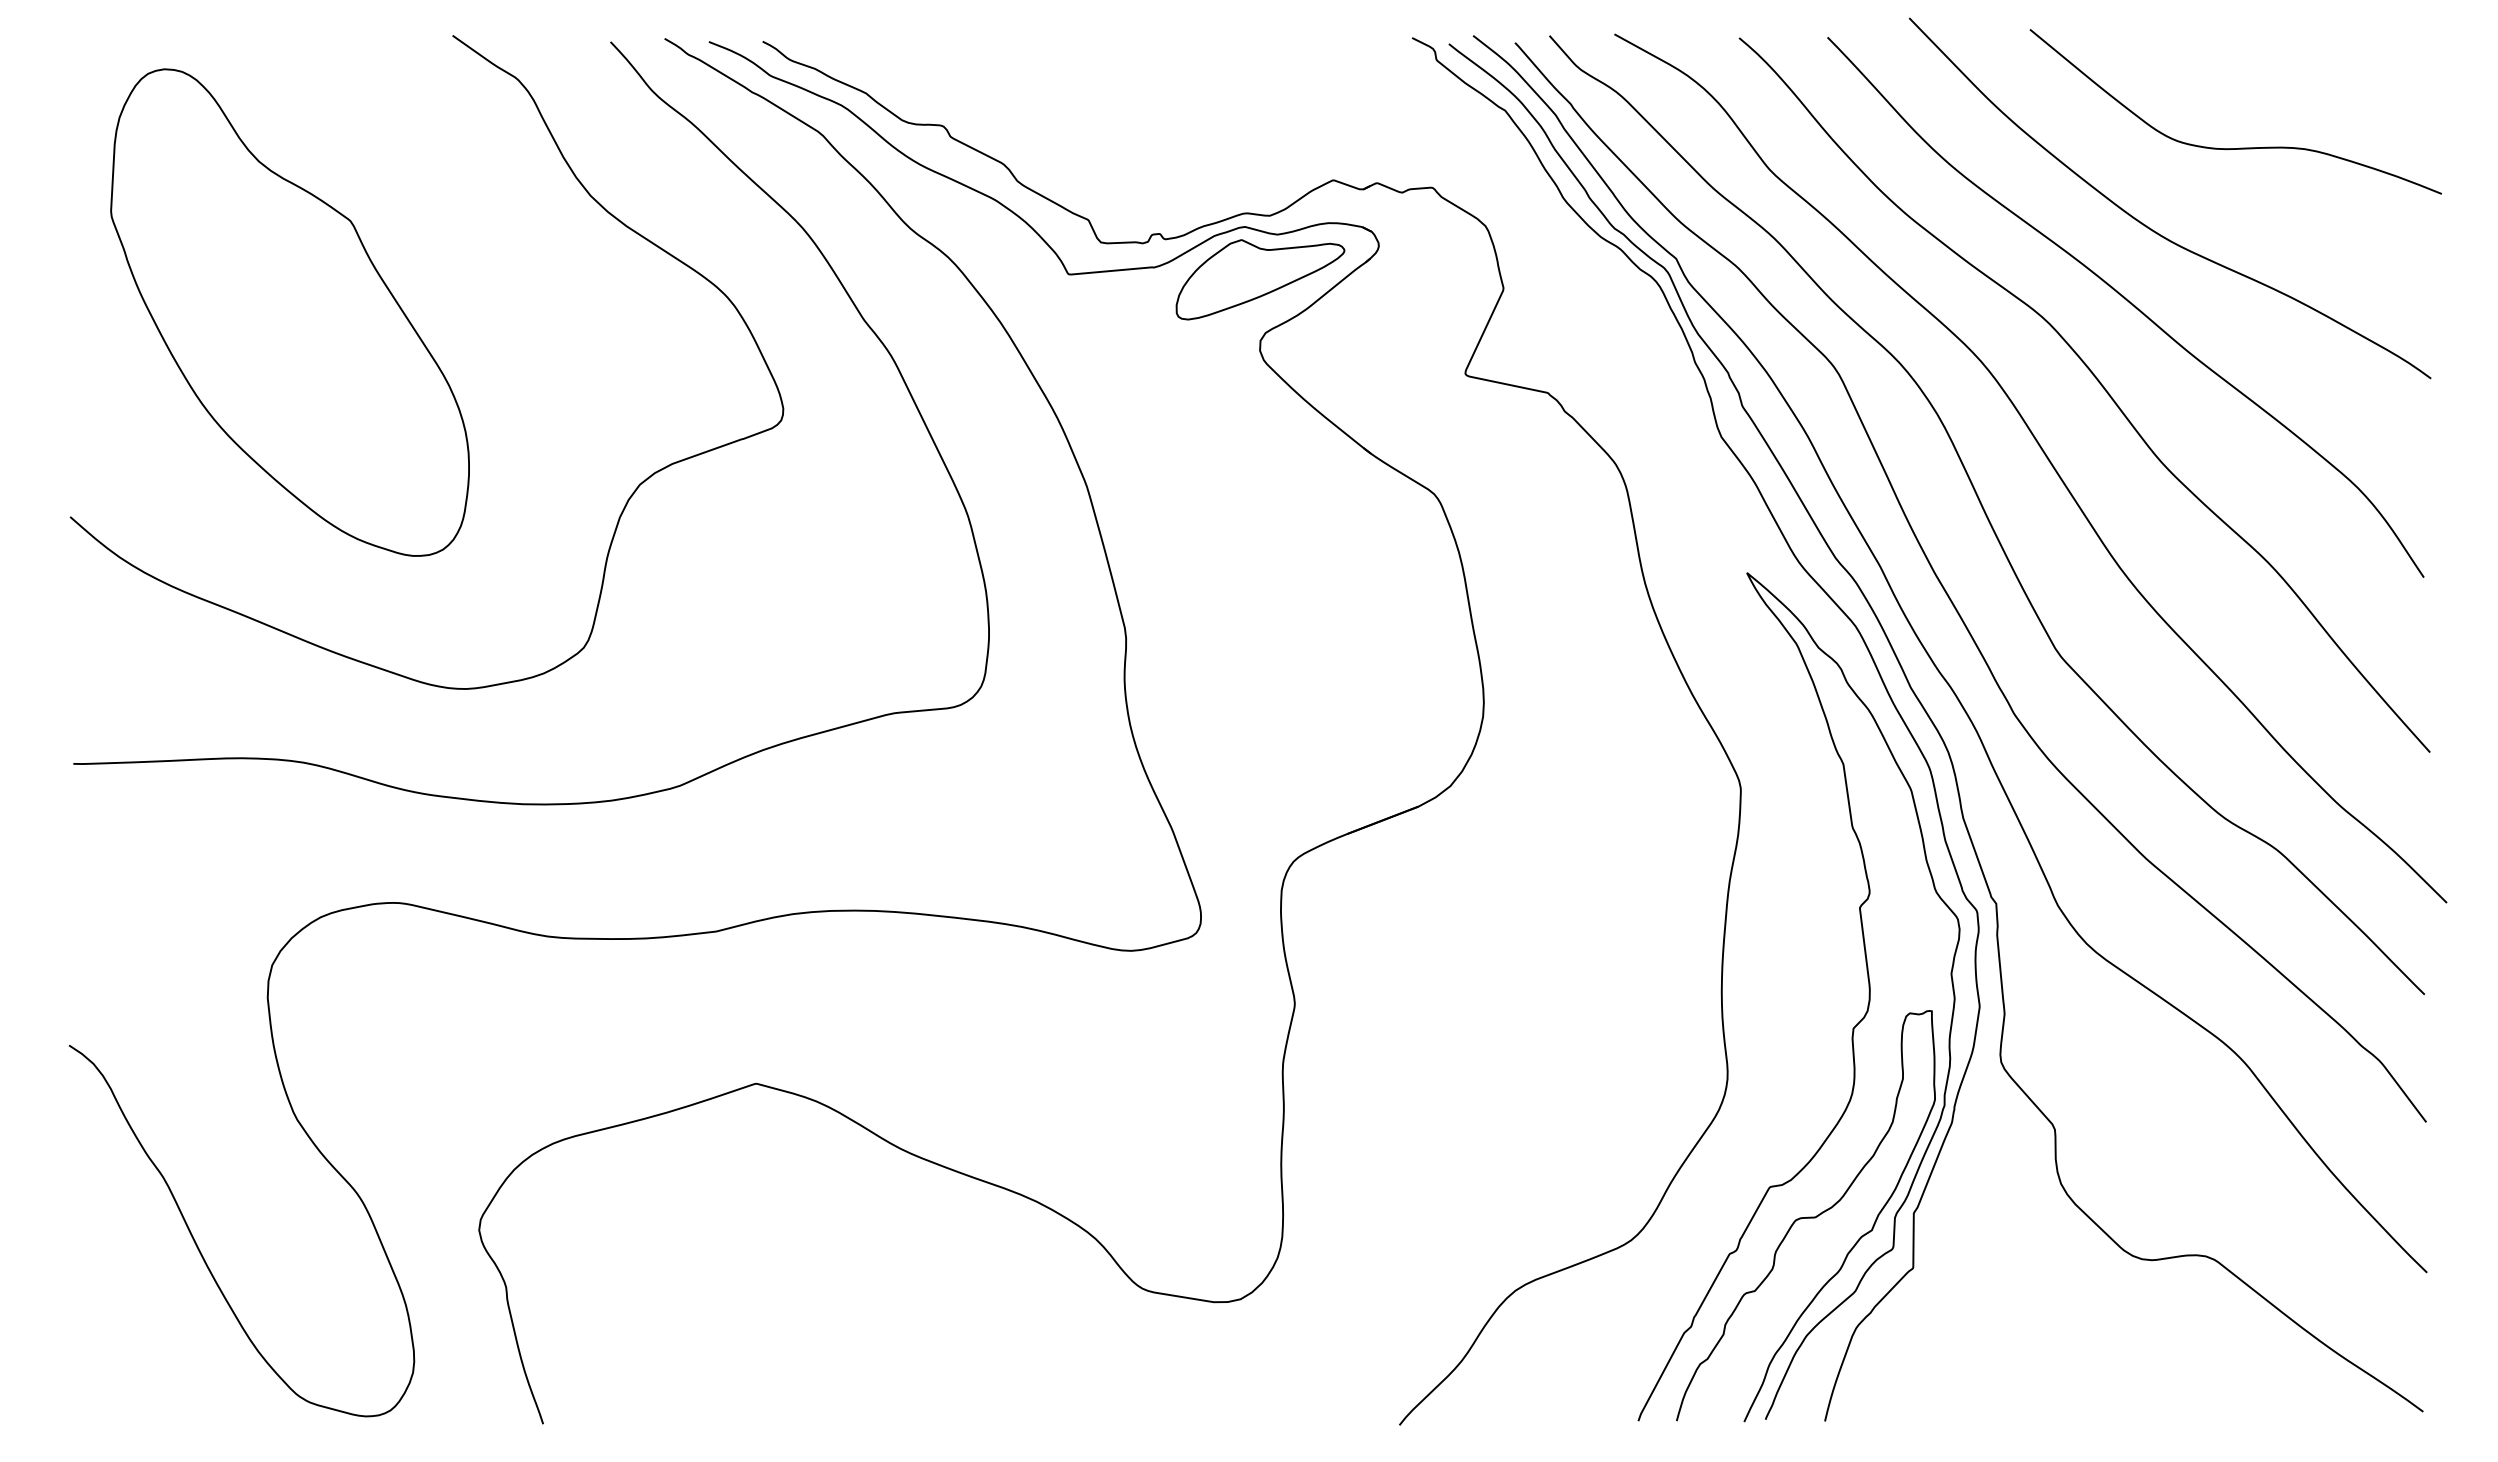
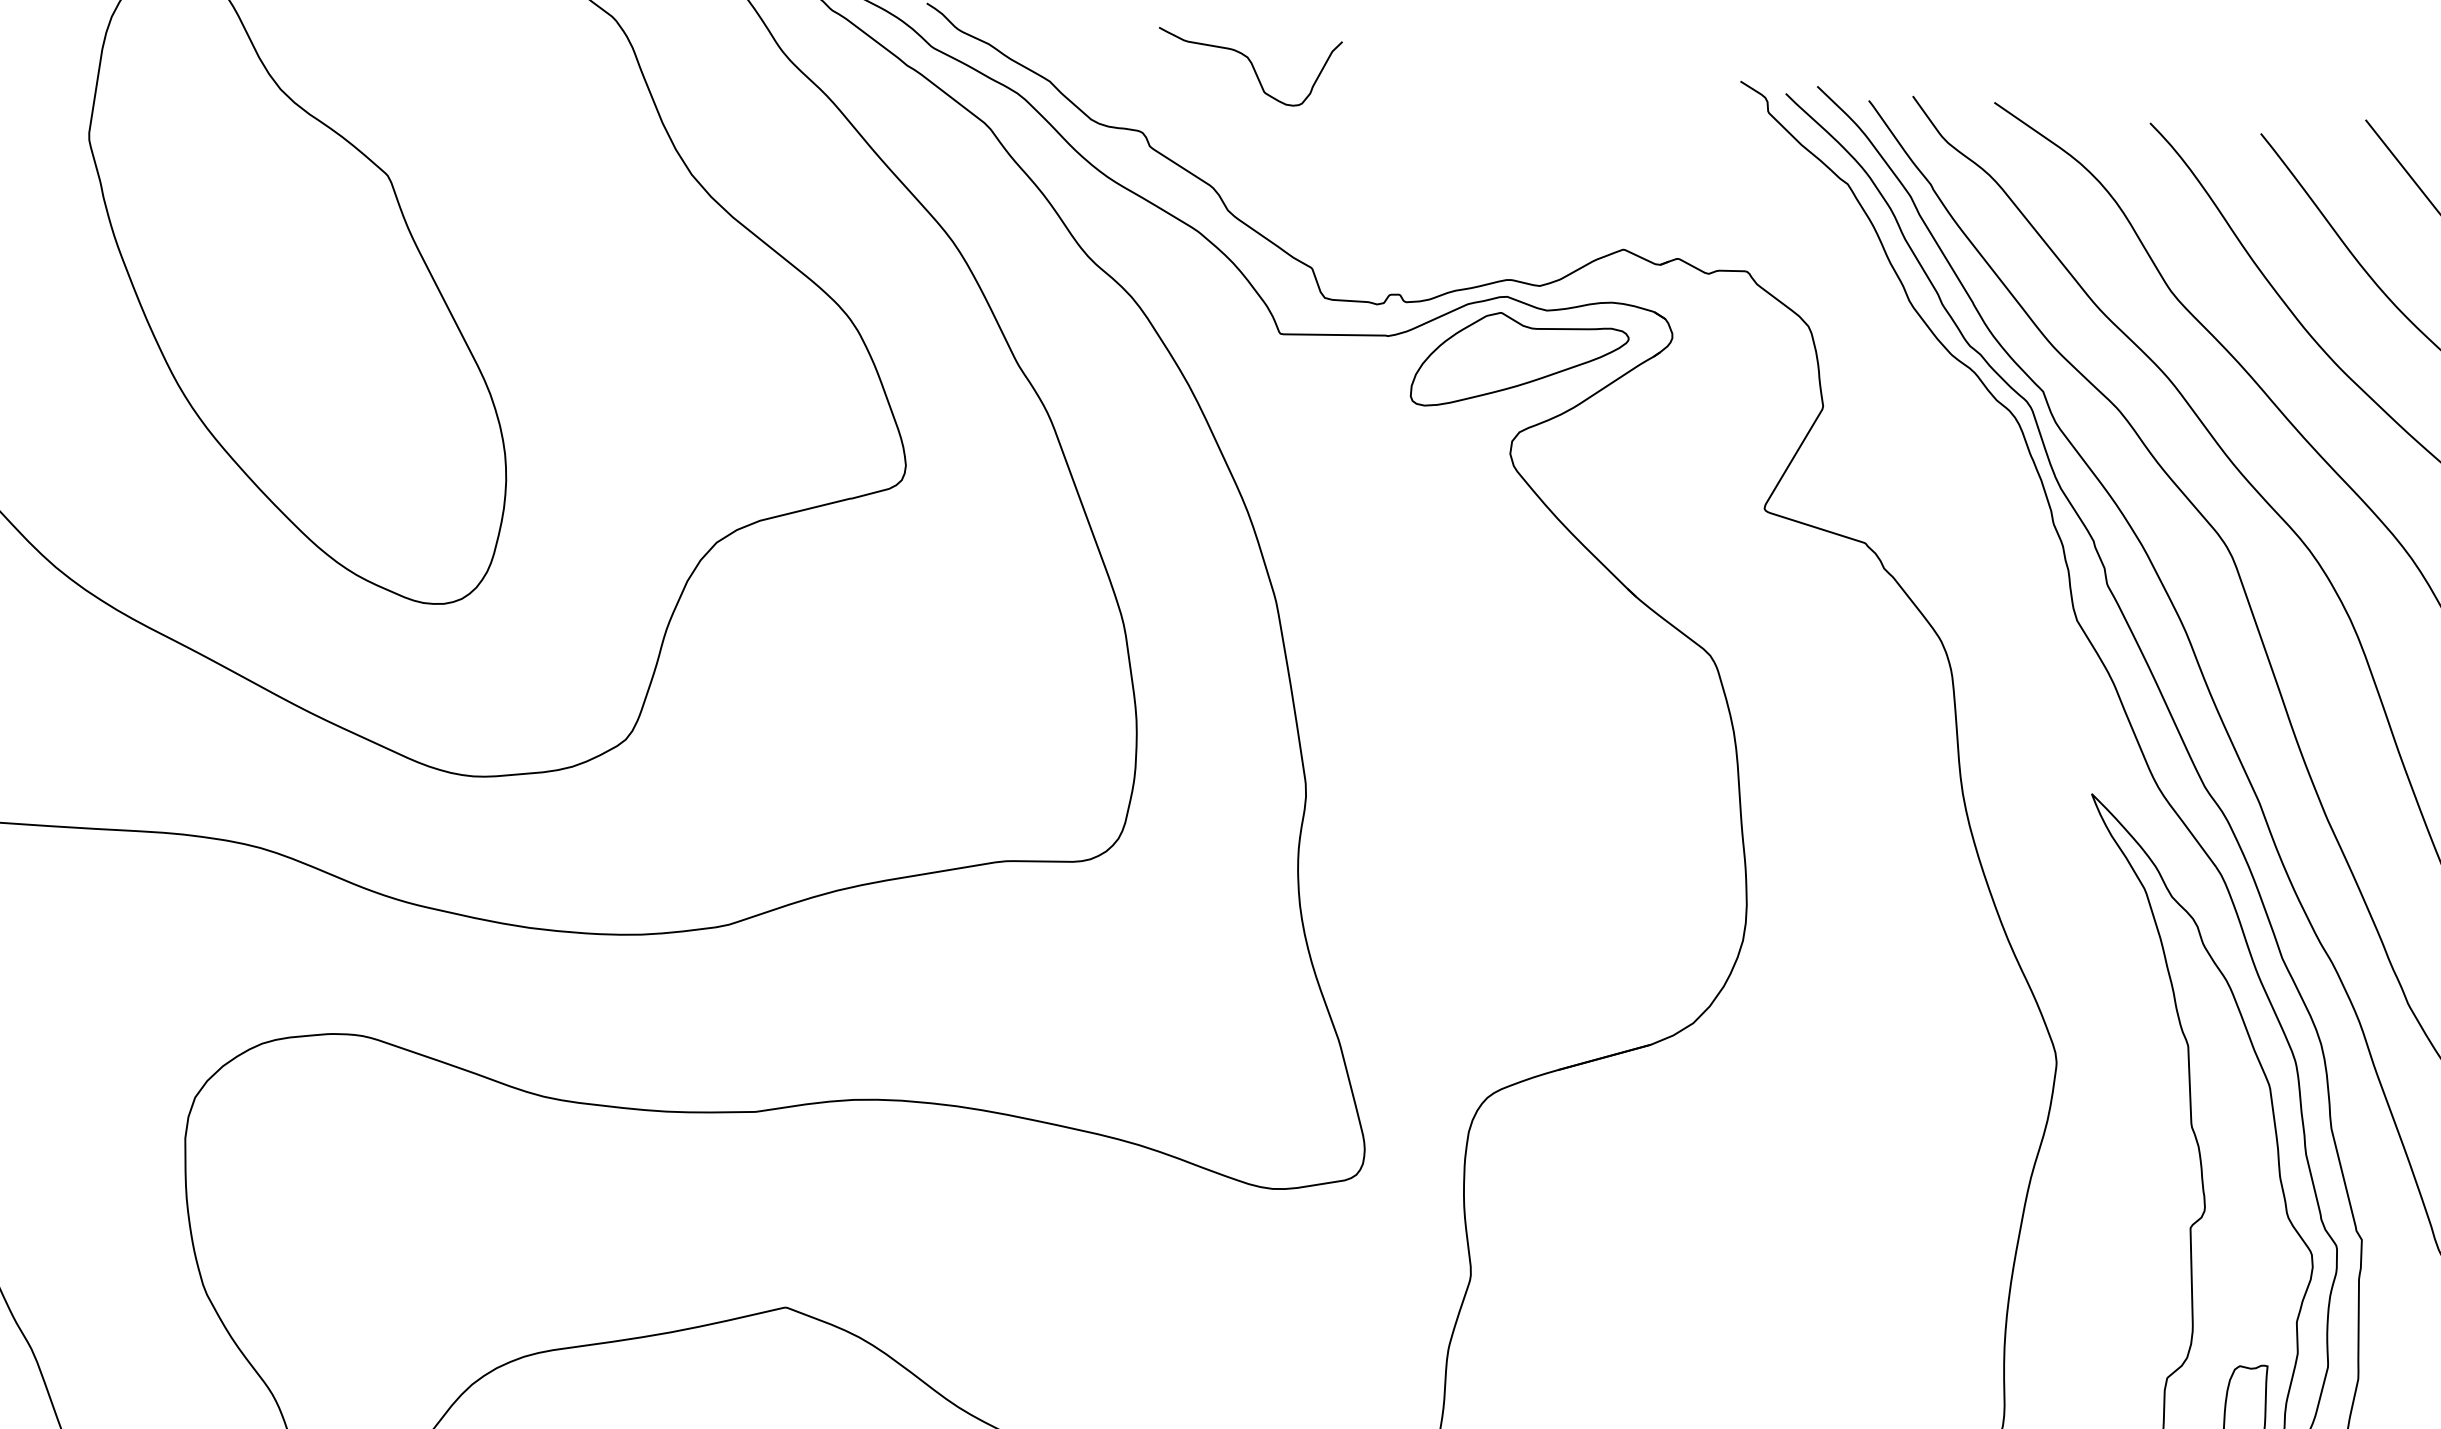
curve: (1023, 63) -> (1250, 63), added

